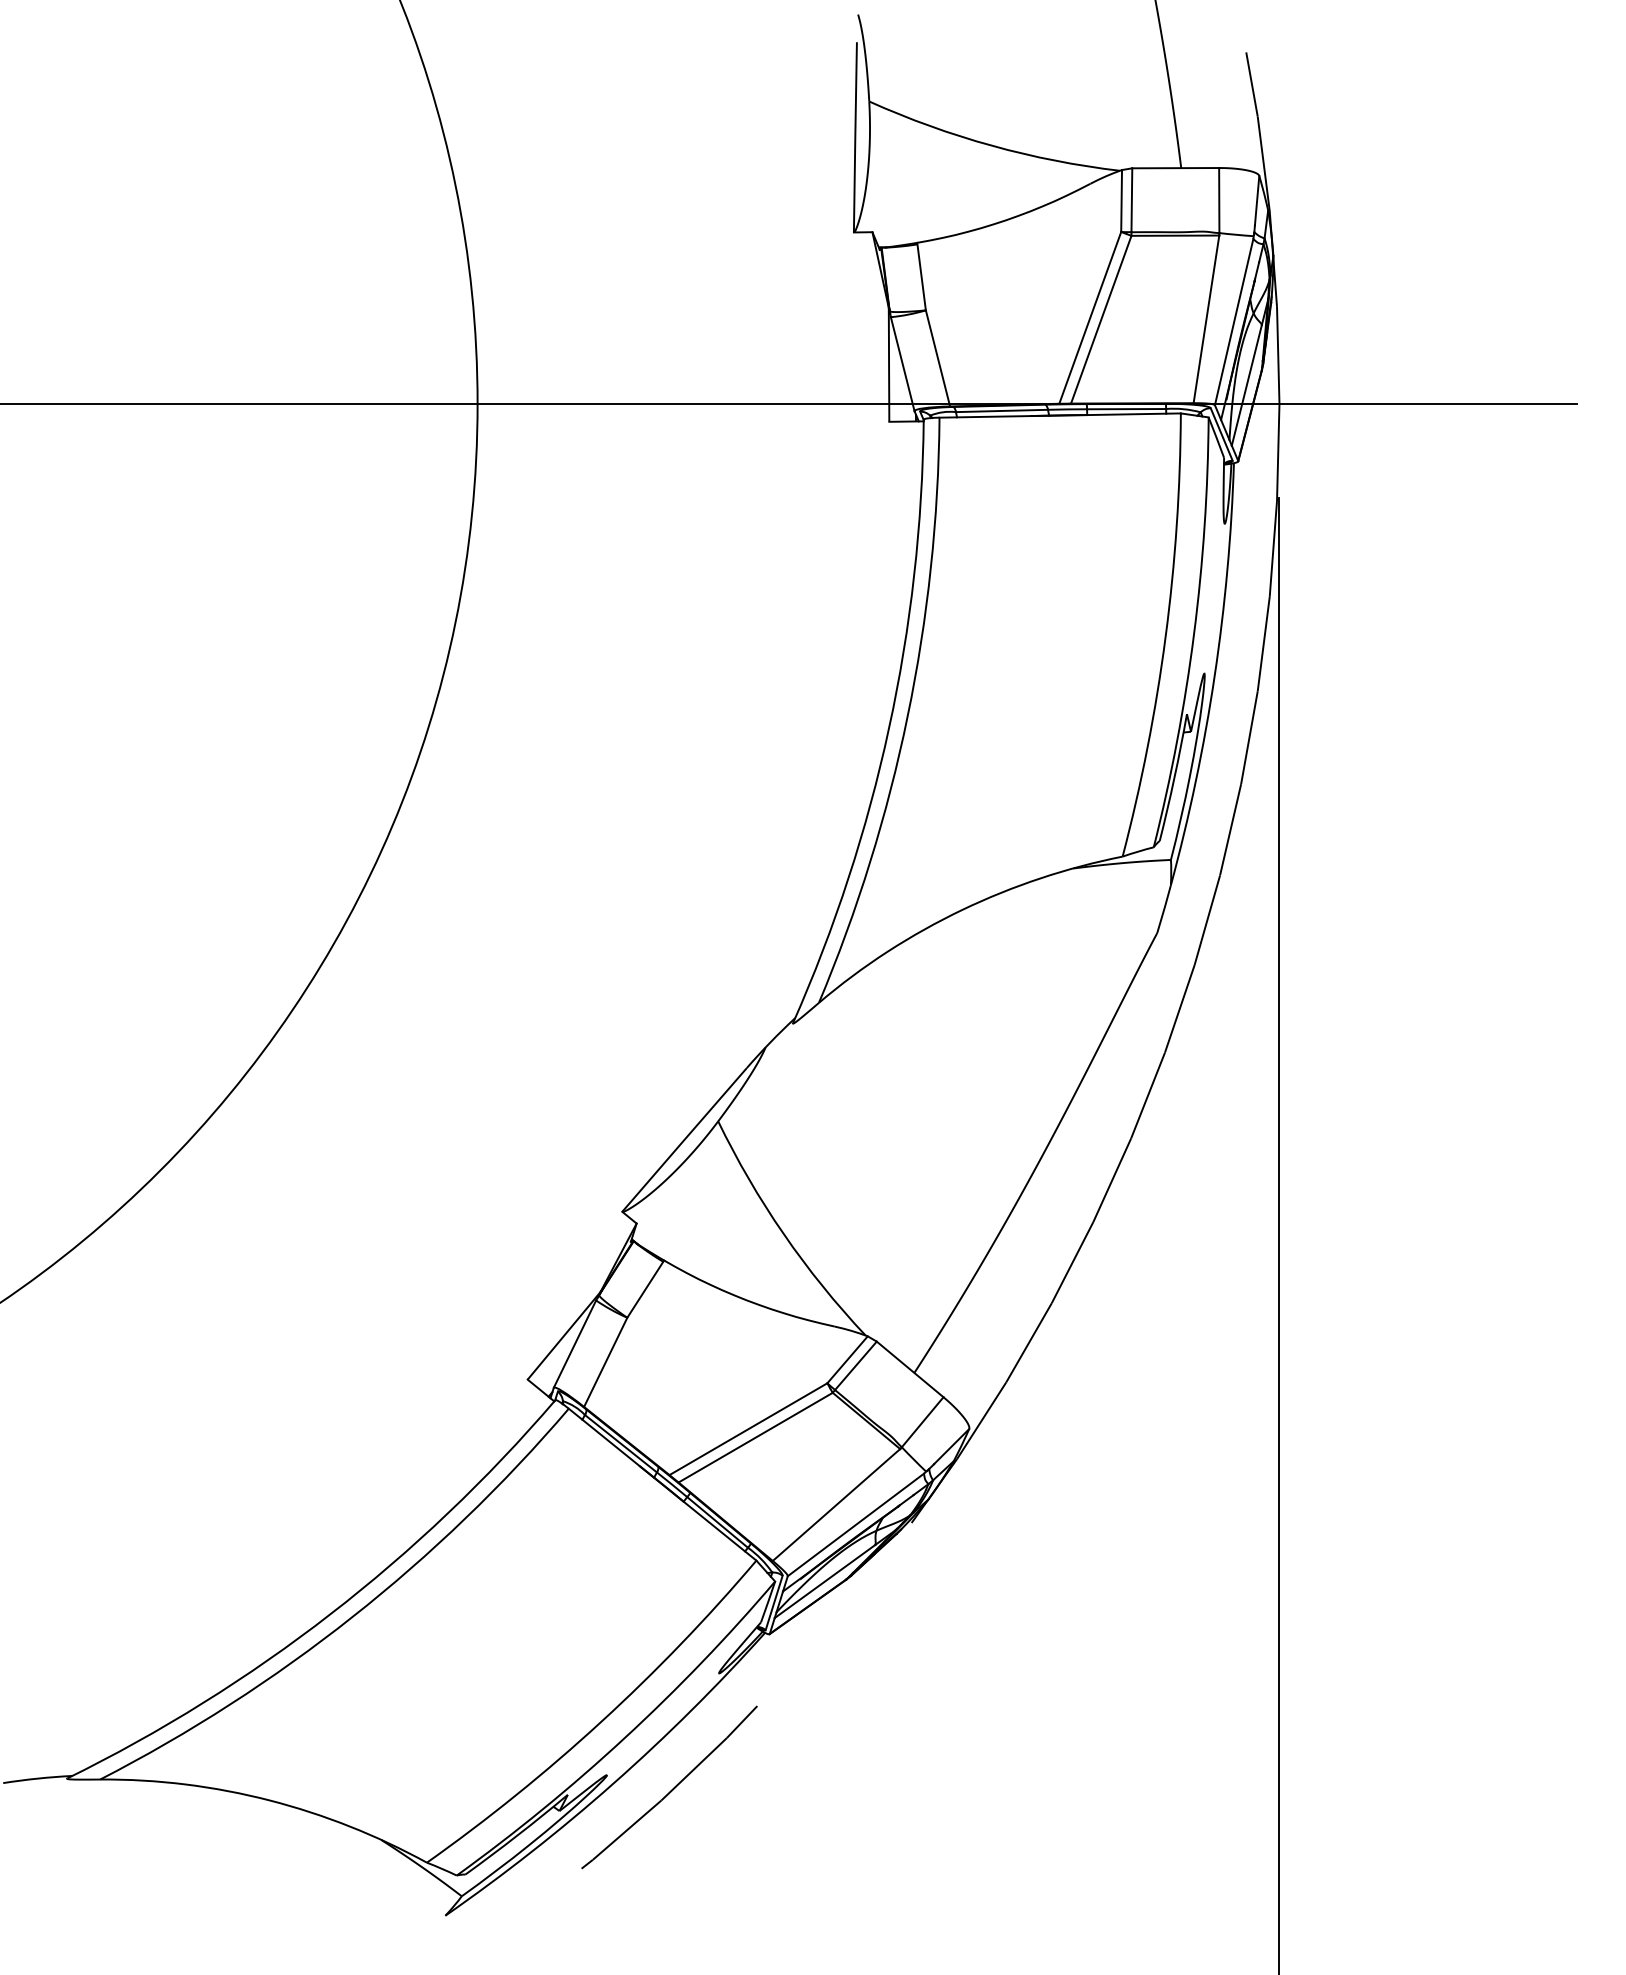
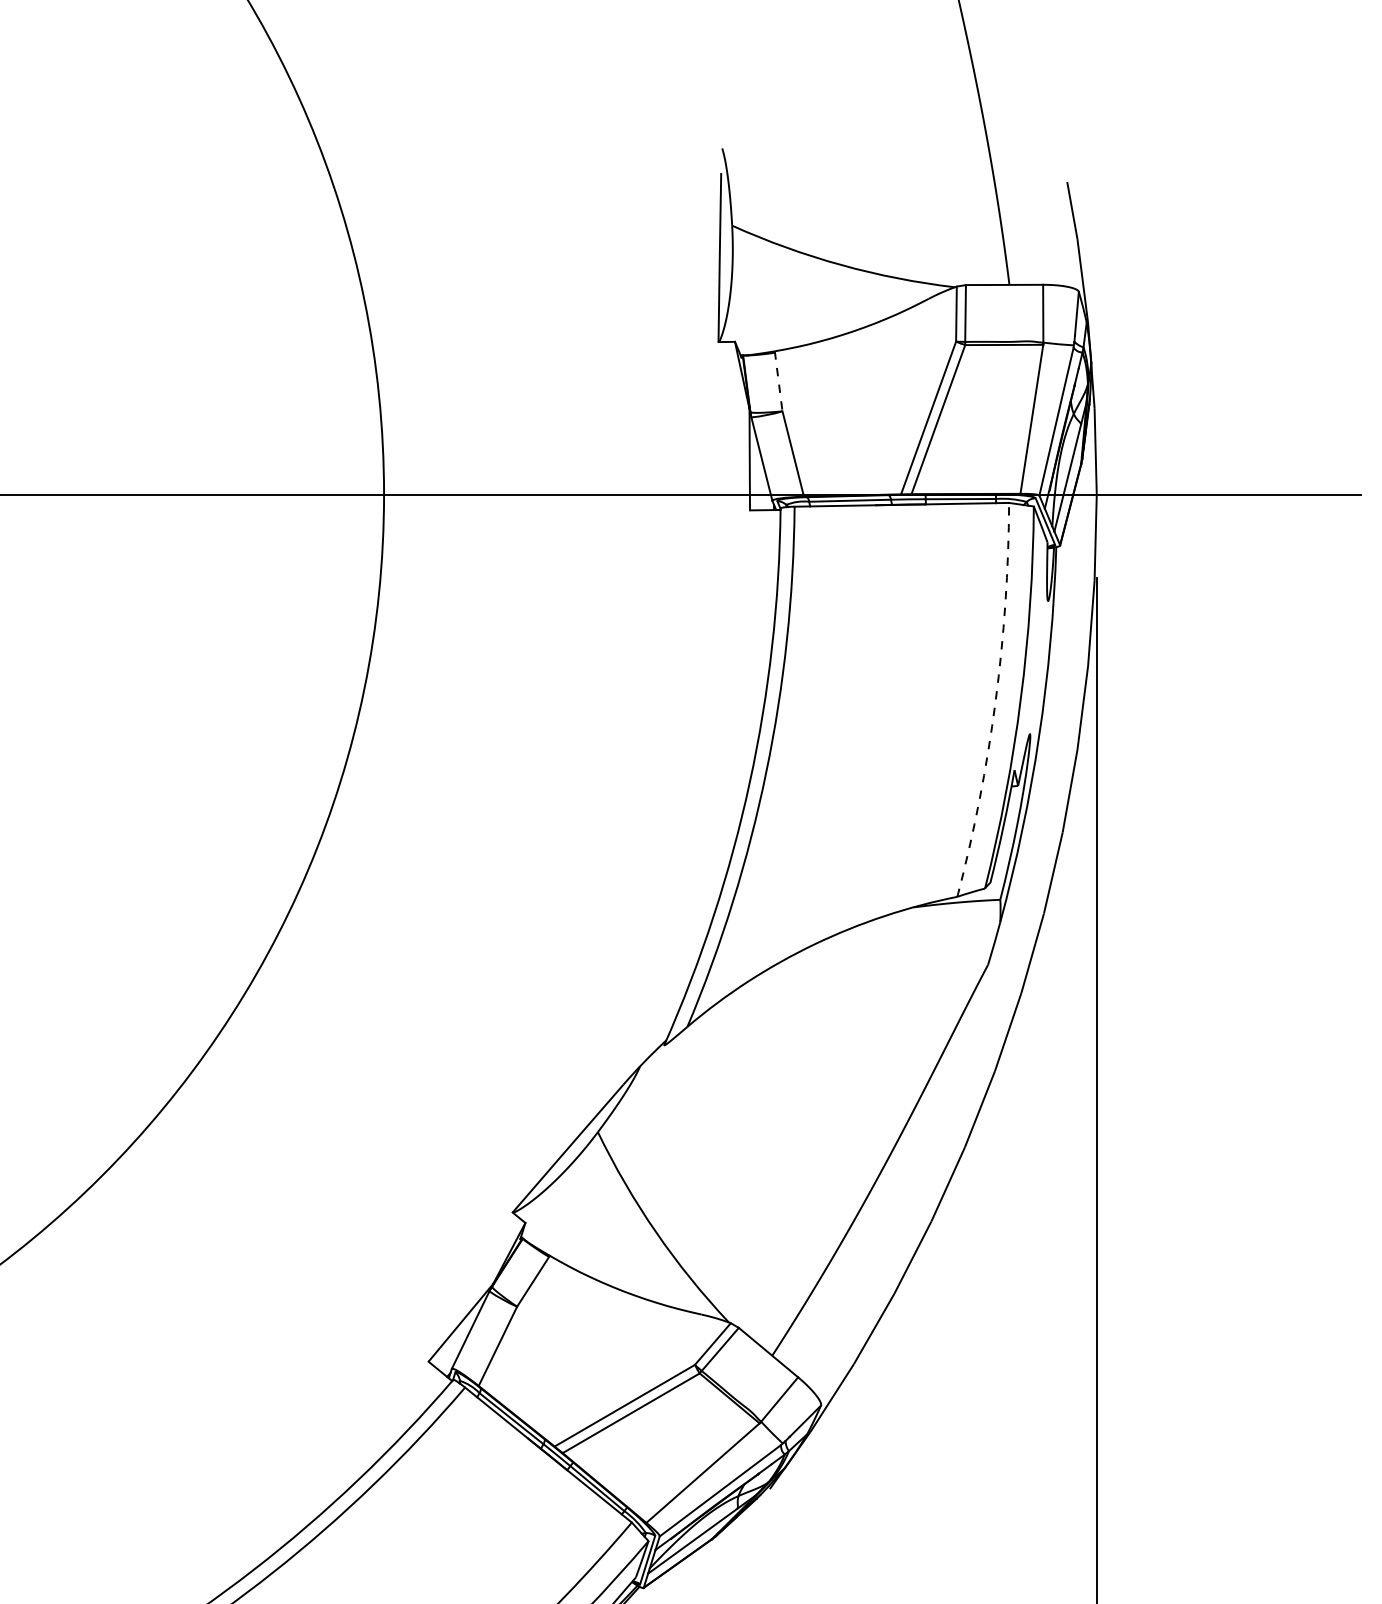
line: (921, 277) -> (778, 382), solid -> dashed
arc: (1165, 636) -> (995, 701), solid -> dashed

